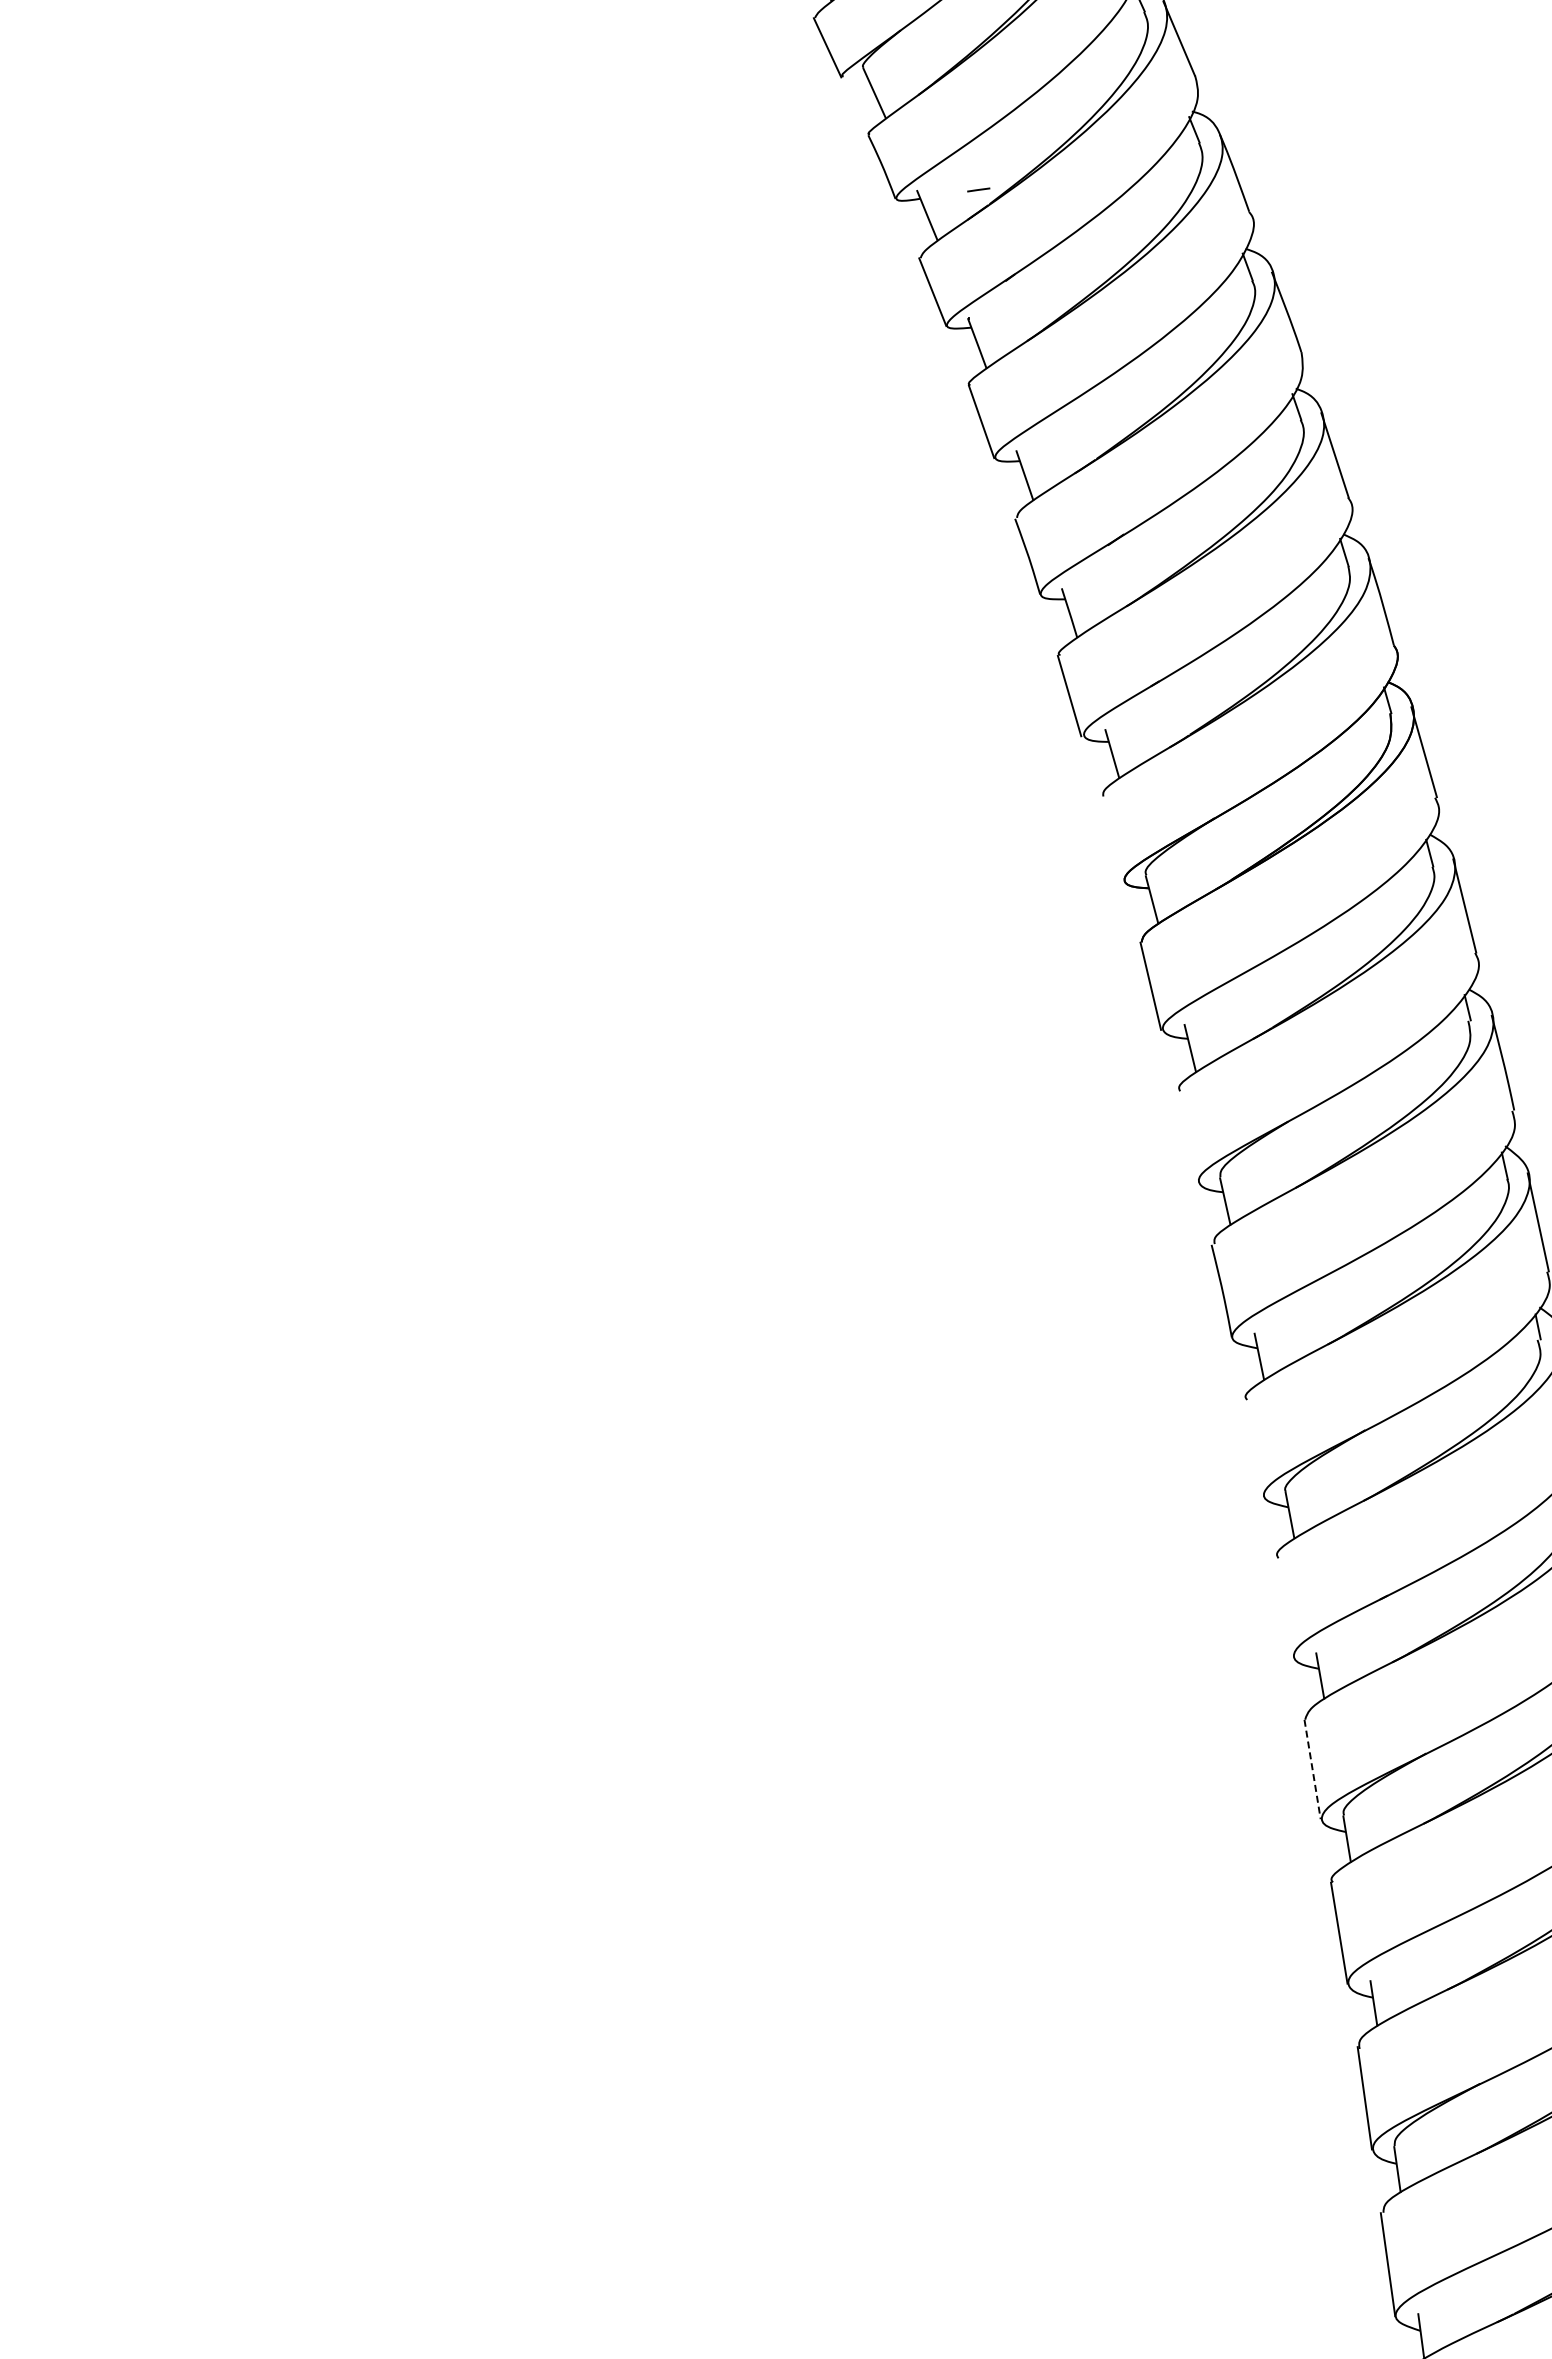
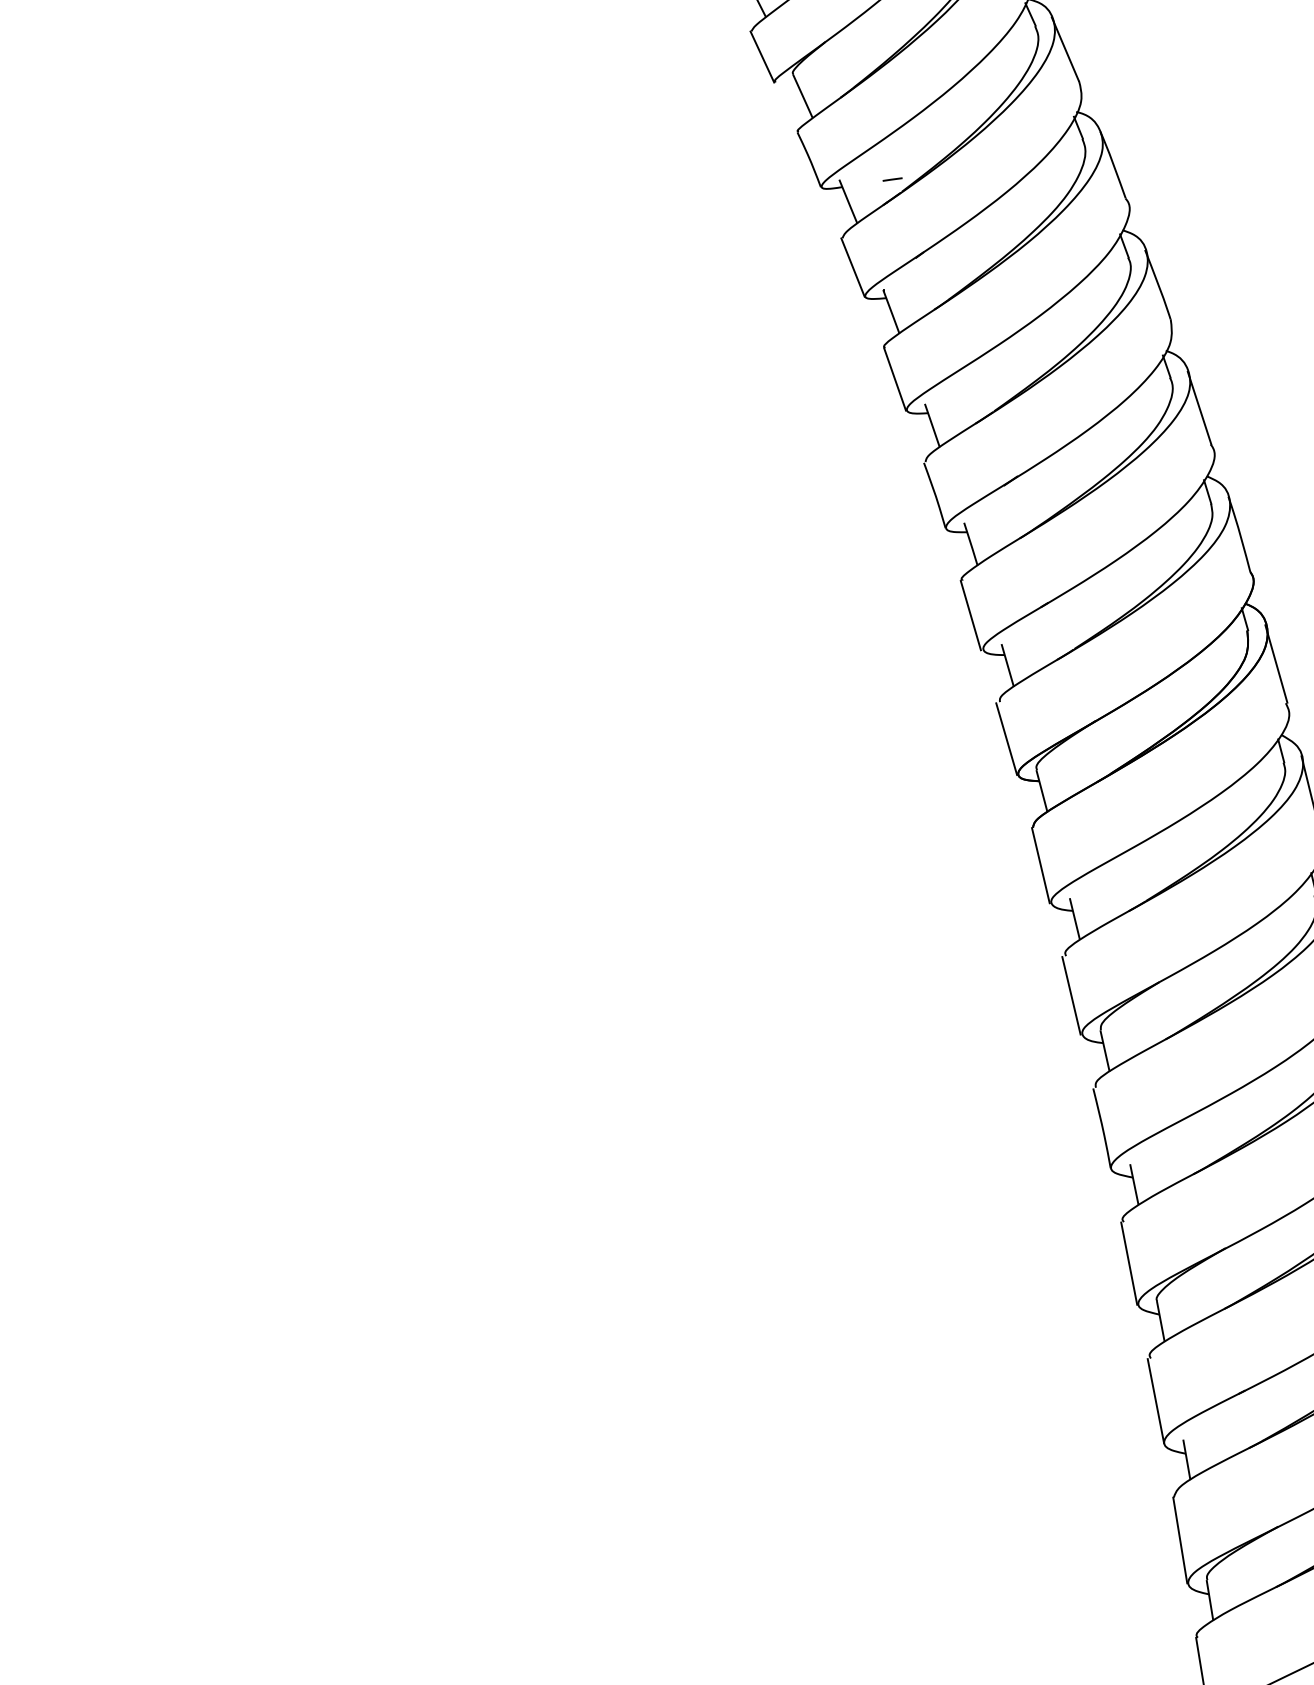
line: (1111, 839) -> (1007, 739), added
line: (1185, 1137) -> (1070, 995), added
line: (1253, 1447) -> (1129, 1263), added
line: (1283, 1607) -> (1155, 1400), added
line: (1312, 1769) -> (1180, 1540), dashed -> solid

